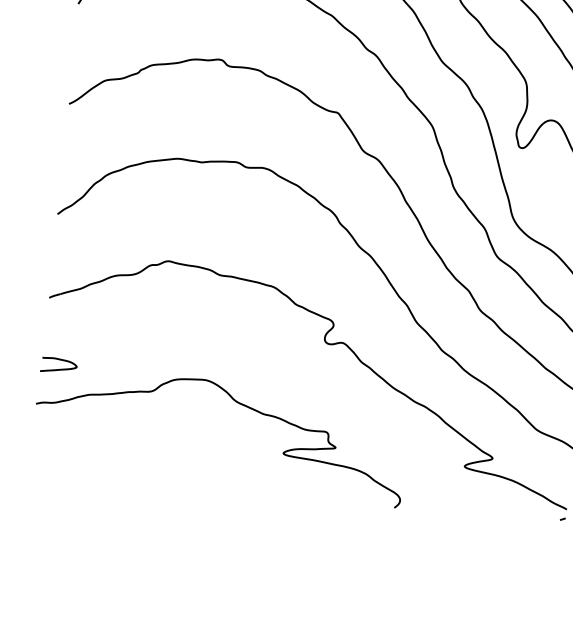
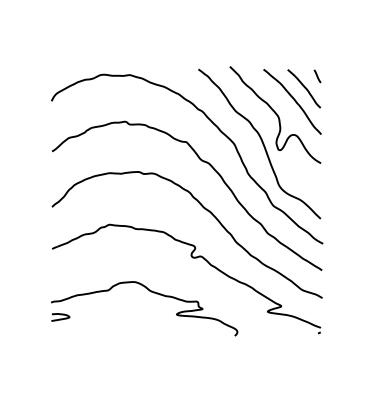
curve: (58, 367) -> (60, 318), moved

